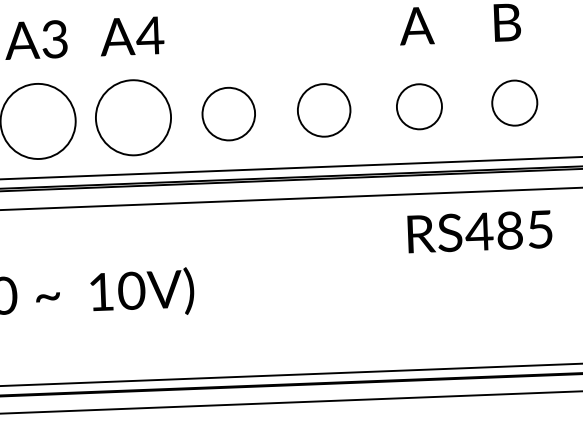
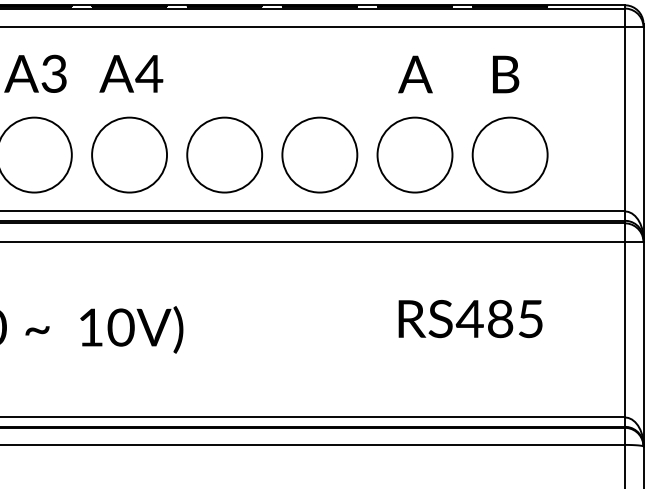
circle: (514, 102) -> (509, 154), size x1.67
circle: (418, 106) -> (414, 154), size x1.67
circle: (323, 109) -> (319, 154), size x1.43
circle: (228, 113) -> (224, 154), size x1.43
text: (479, 232) -> (470, 319), moved

